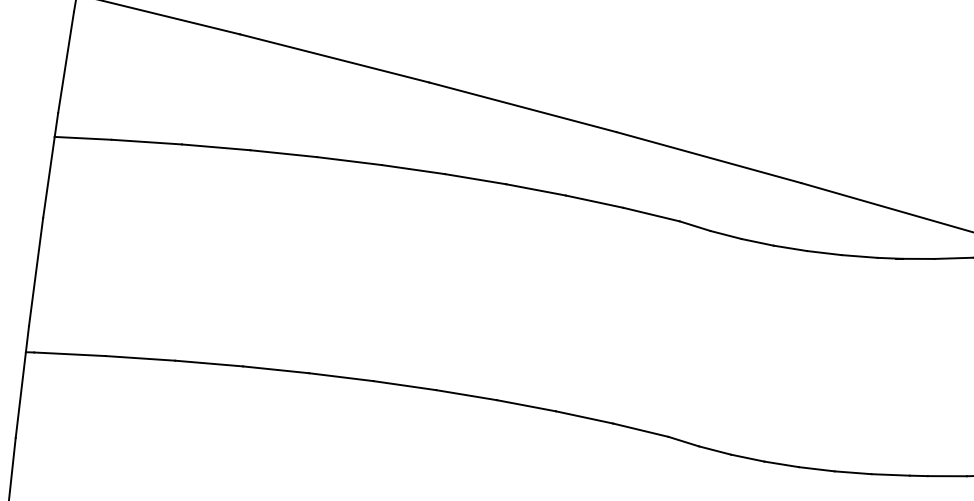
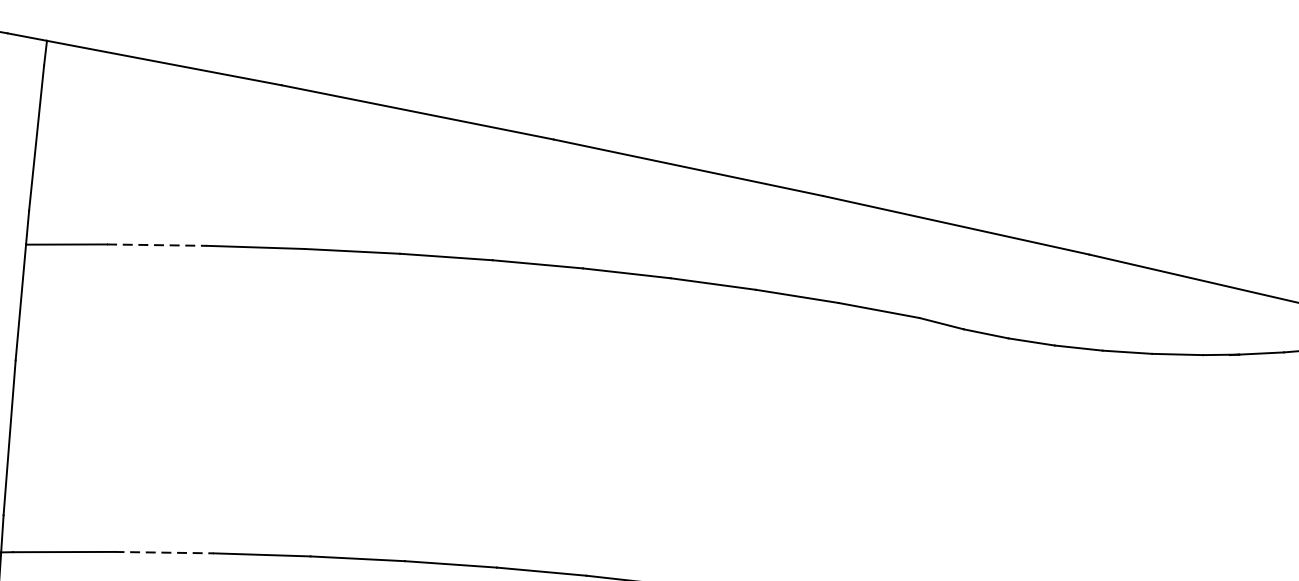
line: (147, 142) -> (158, 245), solid -> dashed
line: (140, 358) -> (164, 552), solid -> dashed

